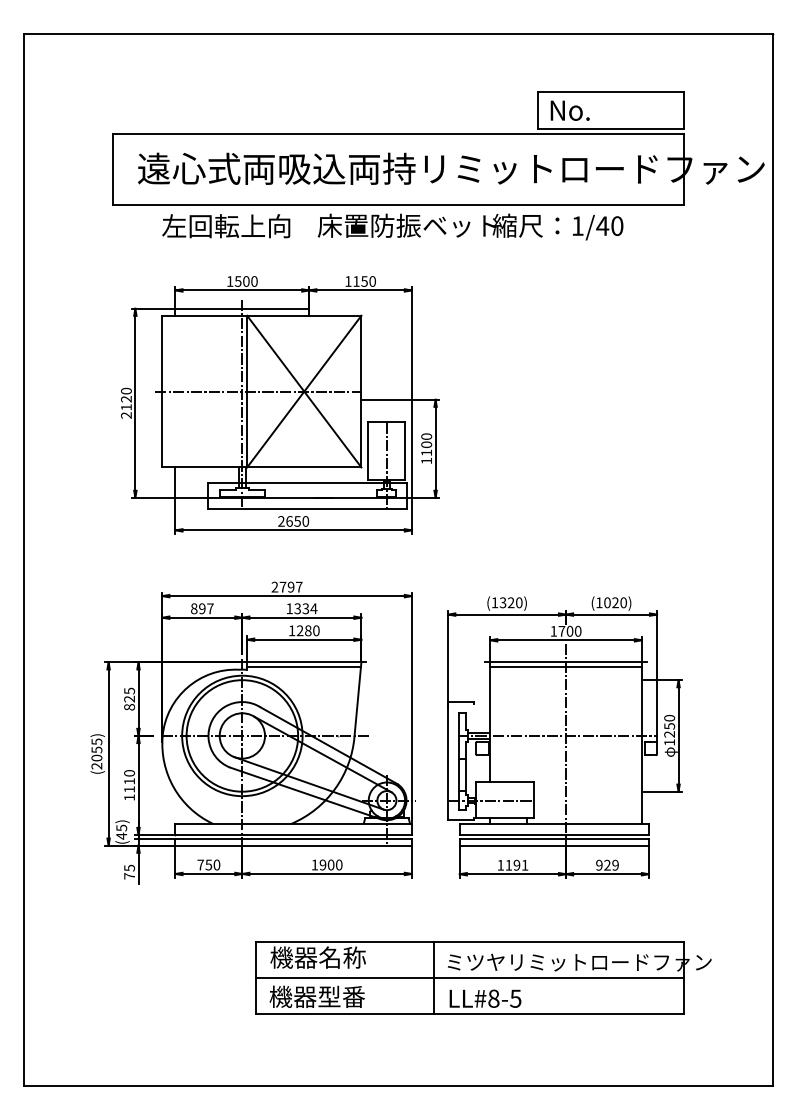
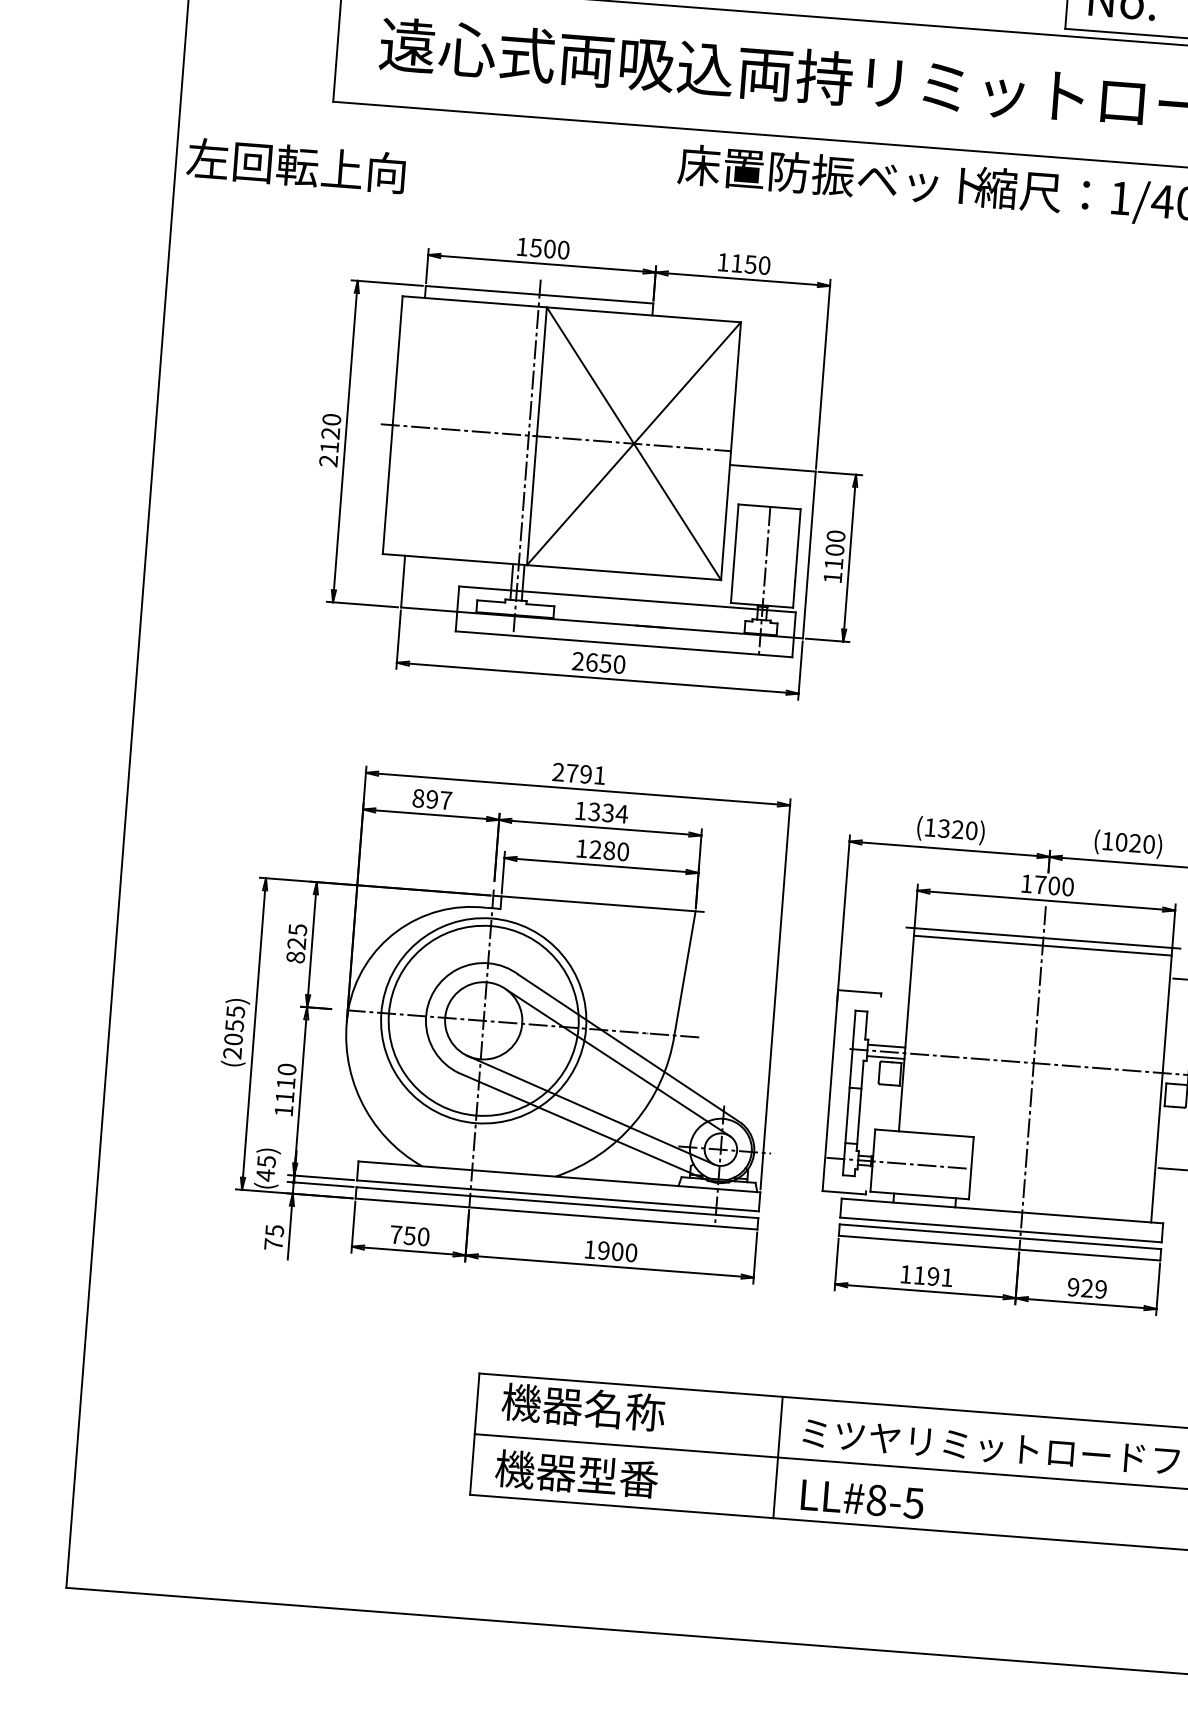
text: (226, 226) -> (296, 166), moved
text: (299, 586) -> (600, 774), 2797 -> 2791
line: (303, 666) -> (596, 910), removed

